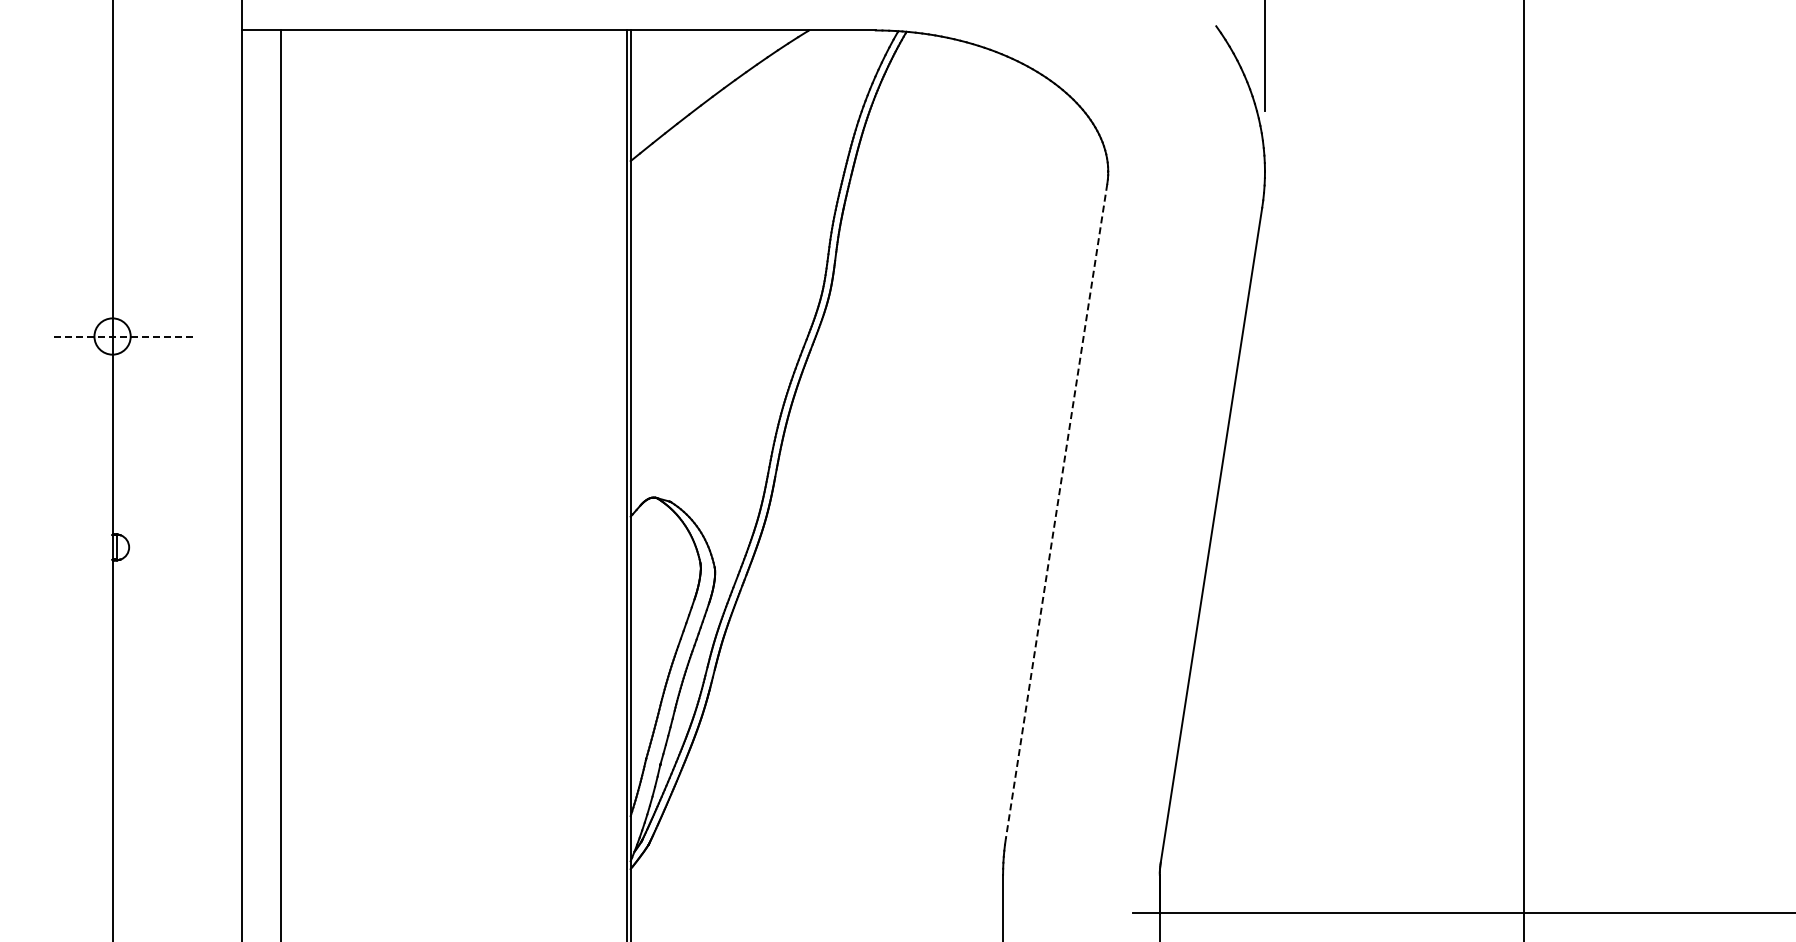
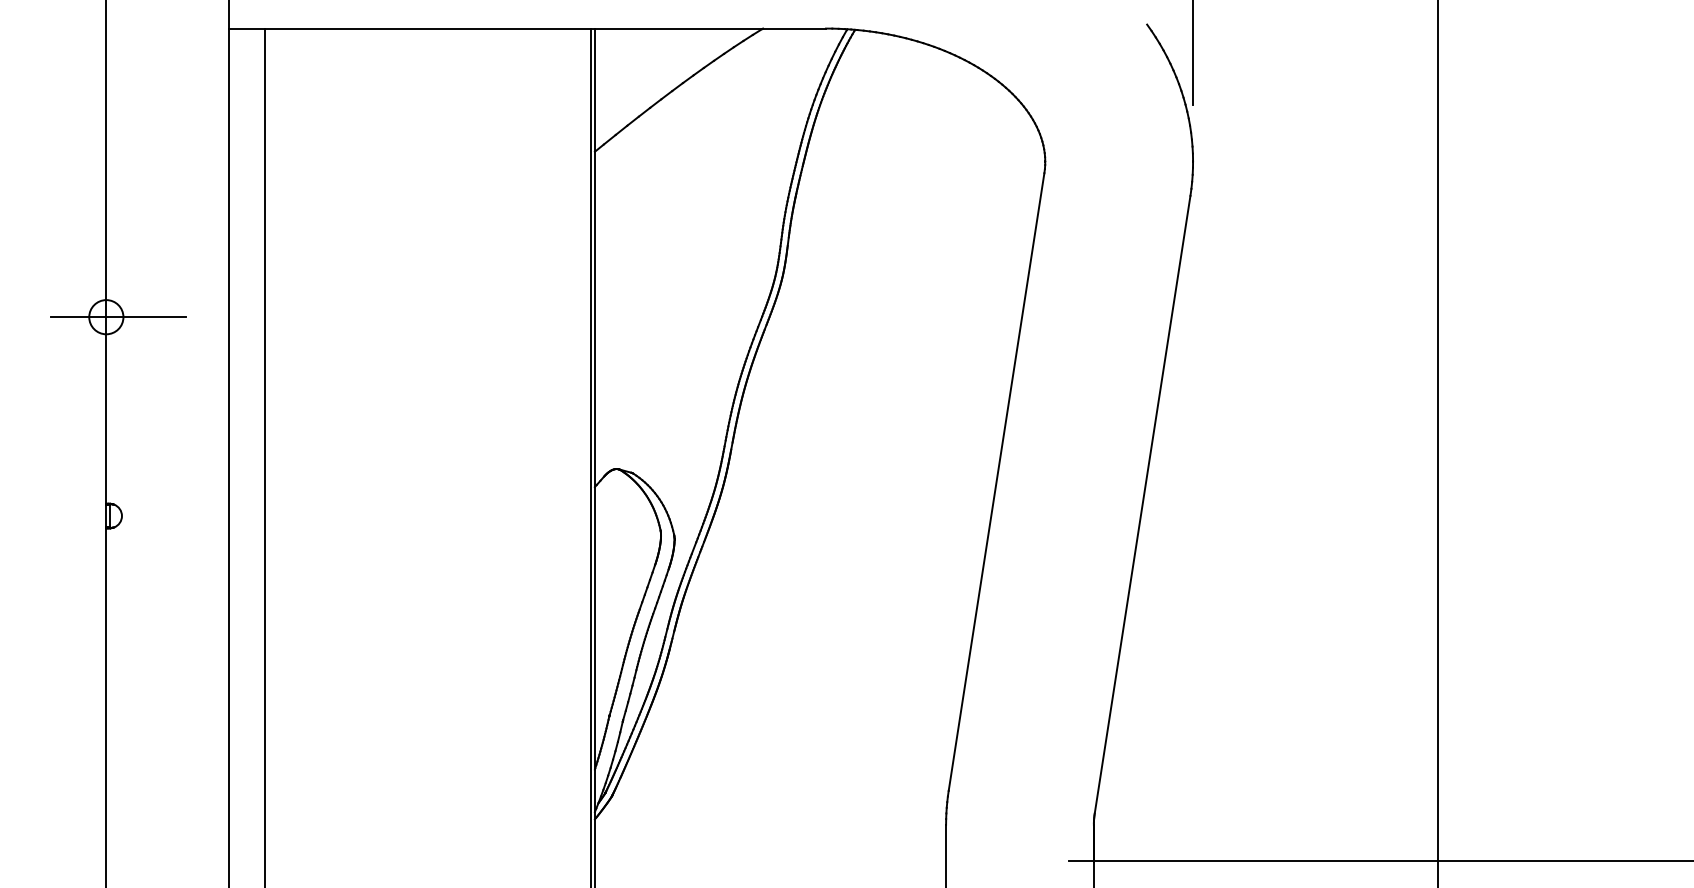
line: (125, 336) -> (118, 317), dashed -> solid
line: (1056, 511) -> (996, 482), dashed -> solid

